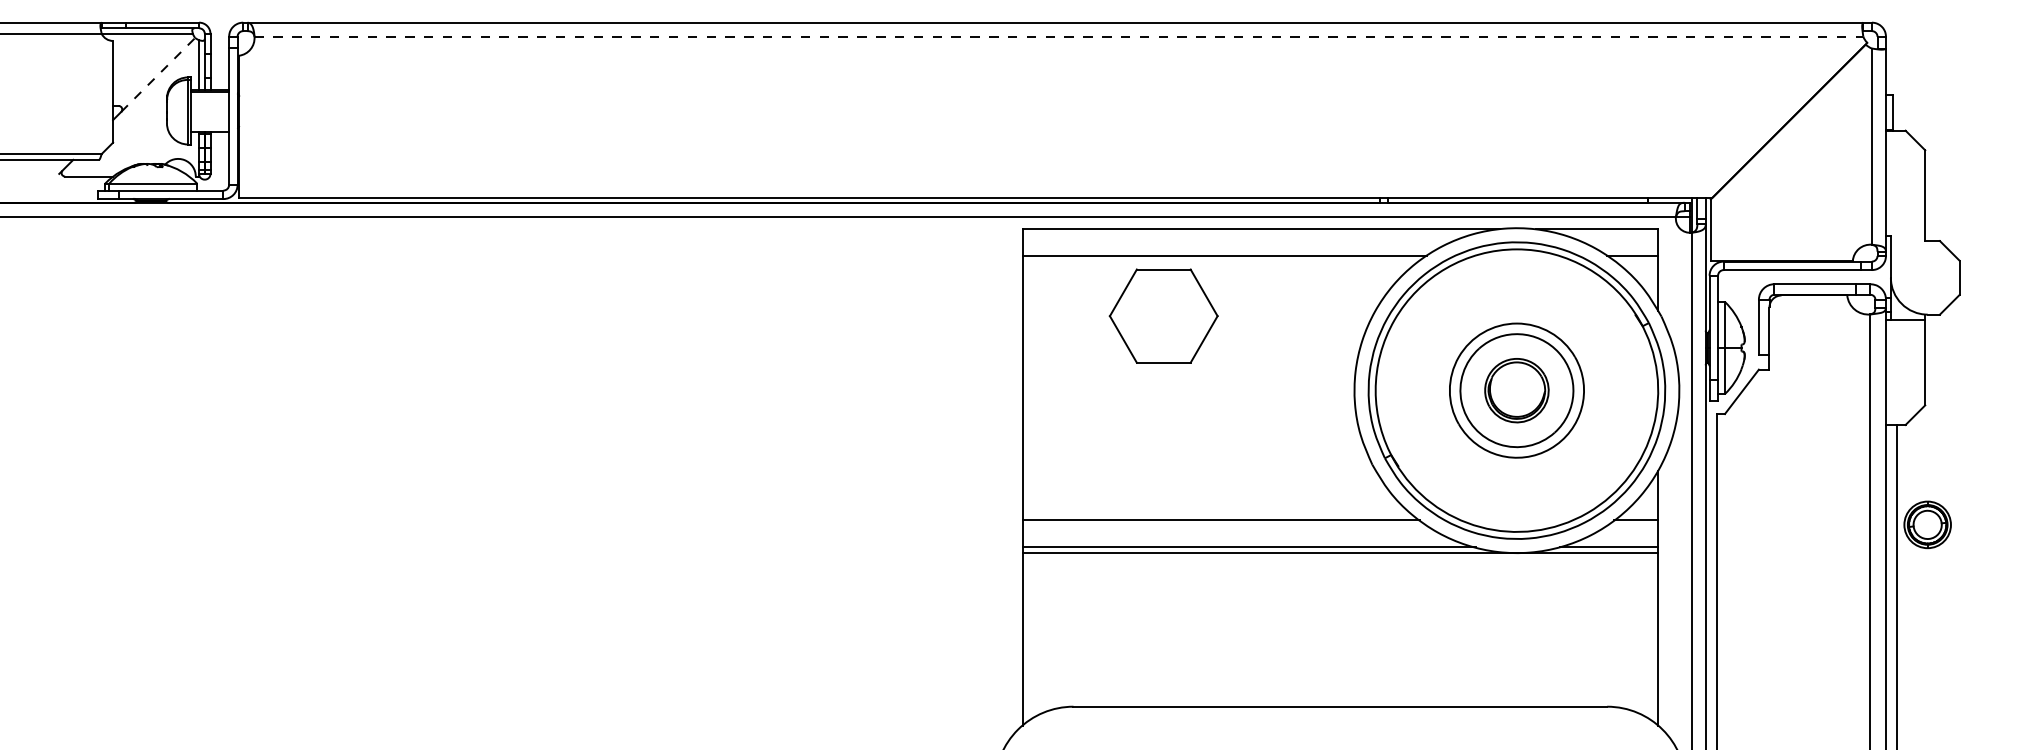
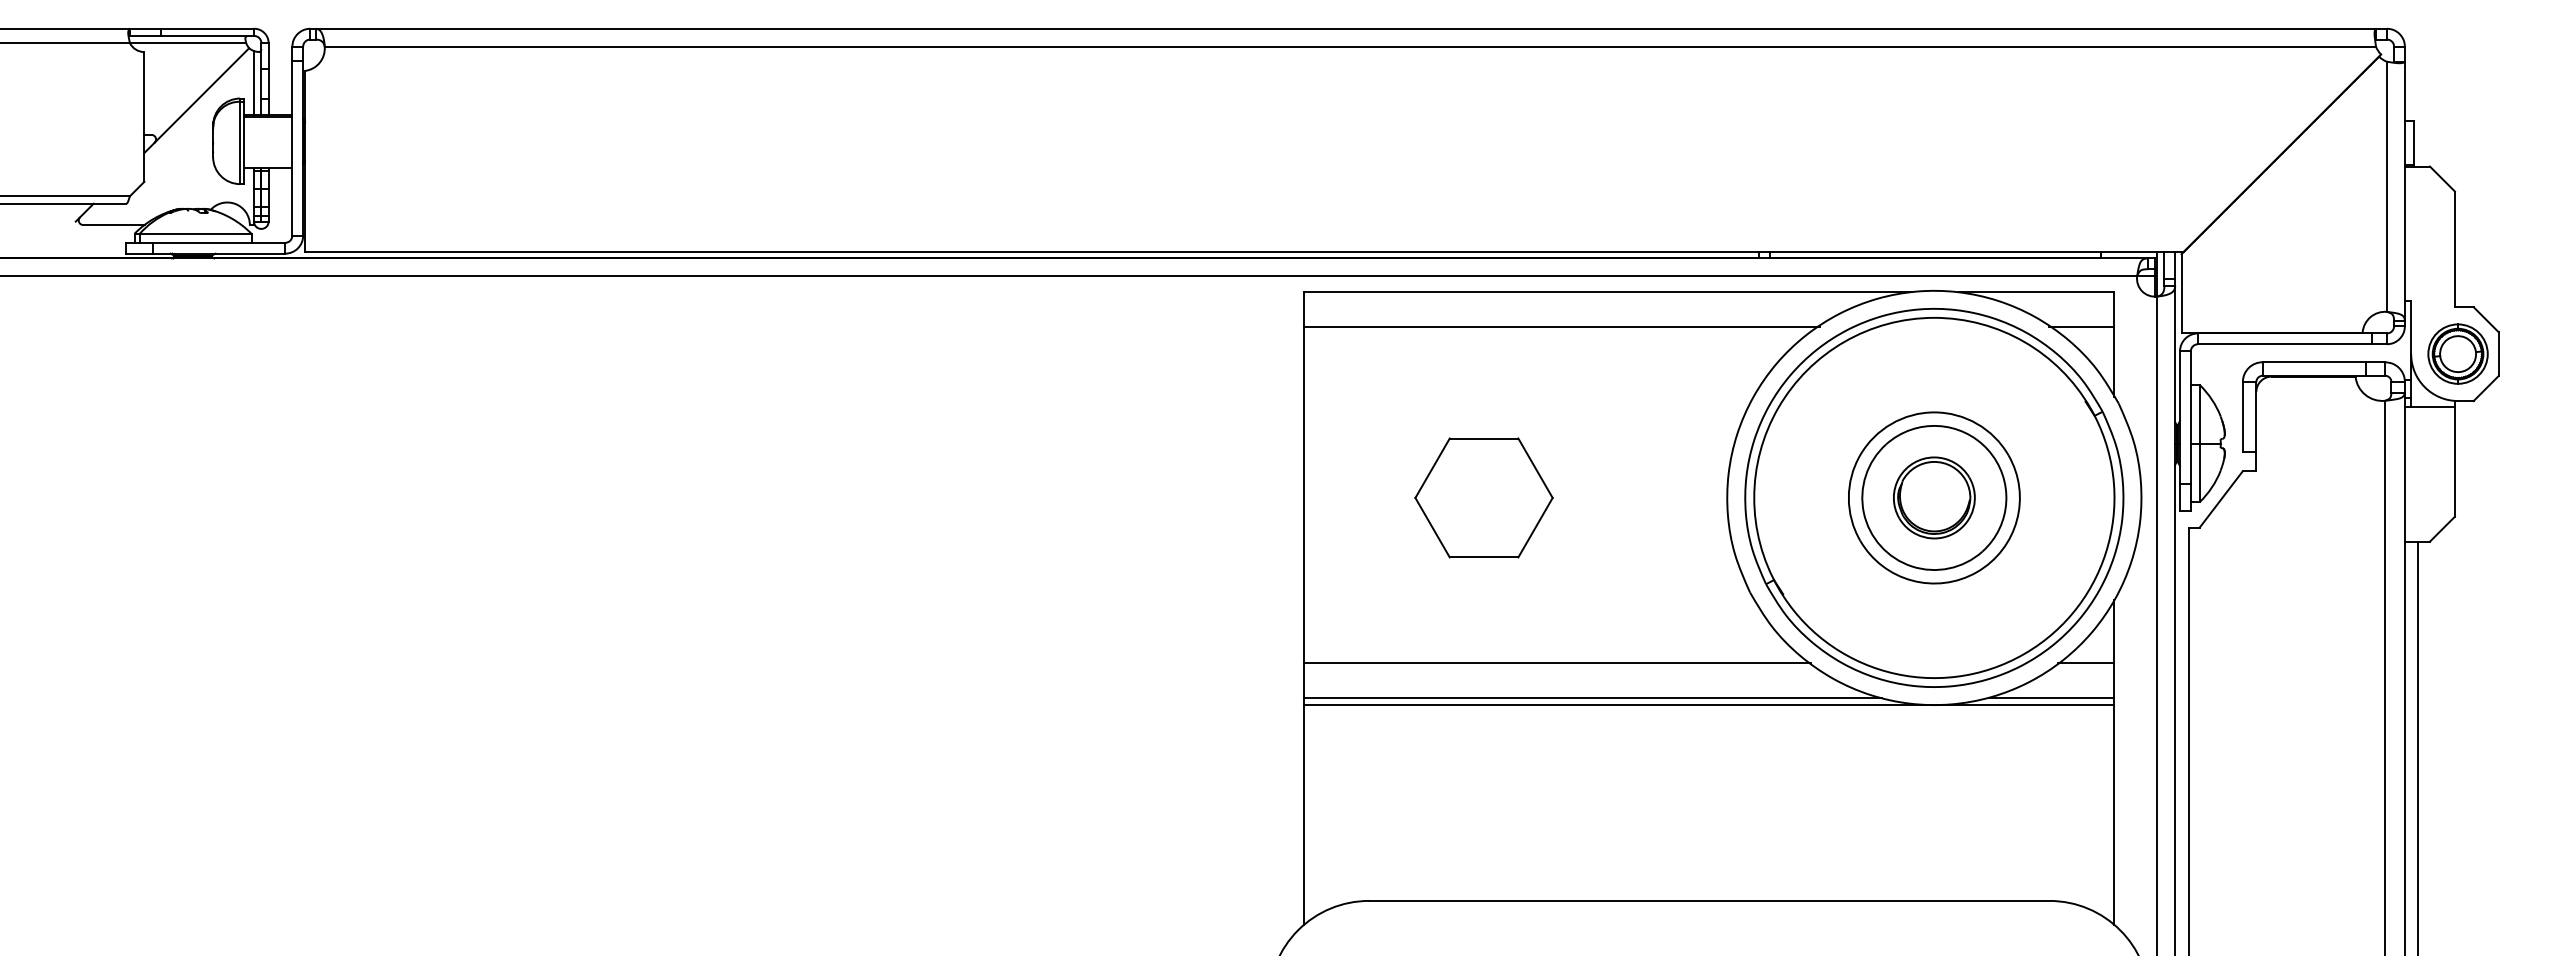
line: (1059, 36) -> (1350, 46), dashed -> solid
line: (157, 75) -> (201, 95), dashed -> solid
part: (1163, 315) -> (1483, 497), moved
part: (1927, 524) -> (2457, 353), moved

